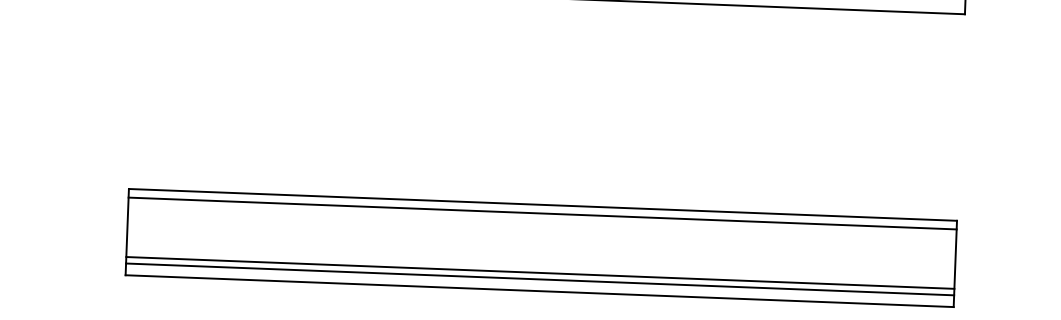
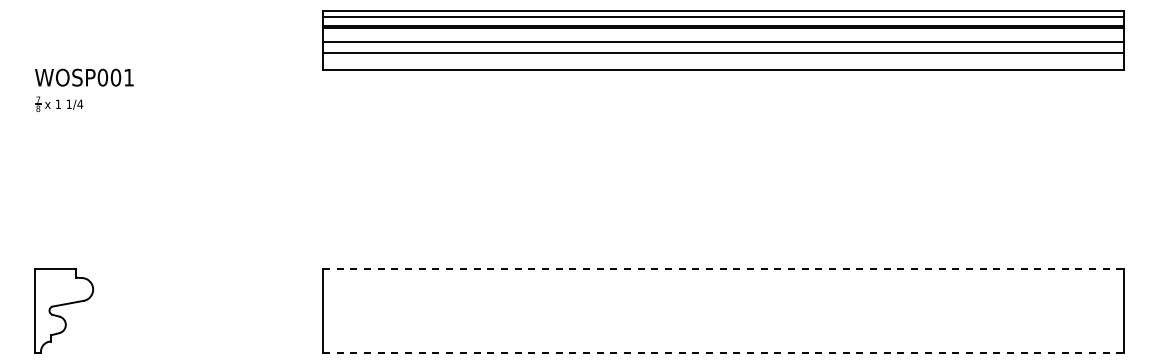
line: (542, 205) -> (723, 269), solid -> dashed
line: (542, 213) -> (723, 277), removed
line: (540, 273) -> (723, 335), removed
line: (539, 279) -> (723, 341), removed
line: (539, 290) -> (723, 352), solid -> dashed

